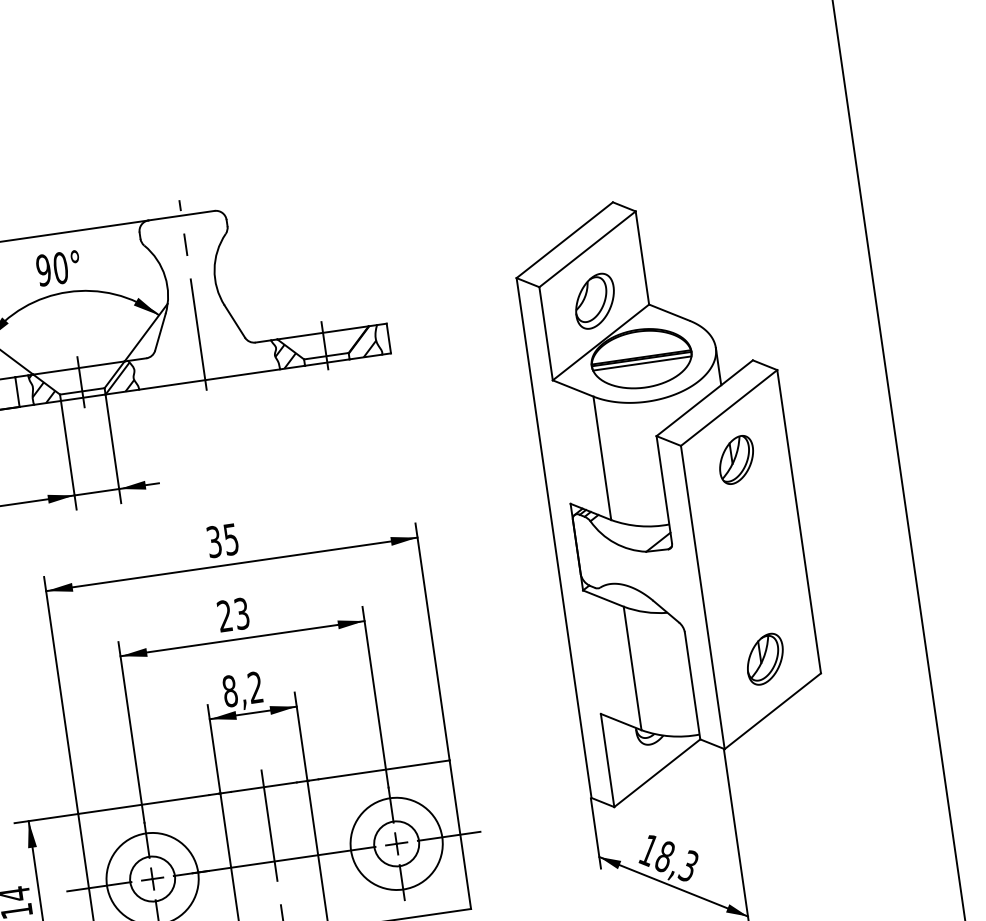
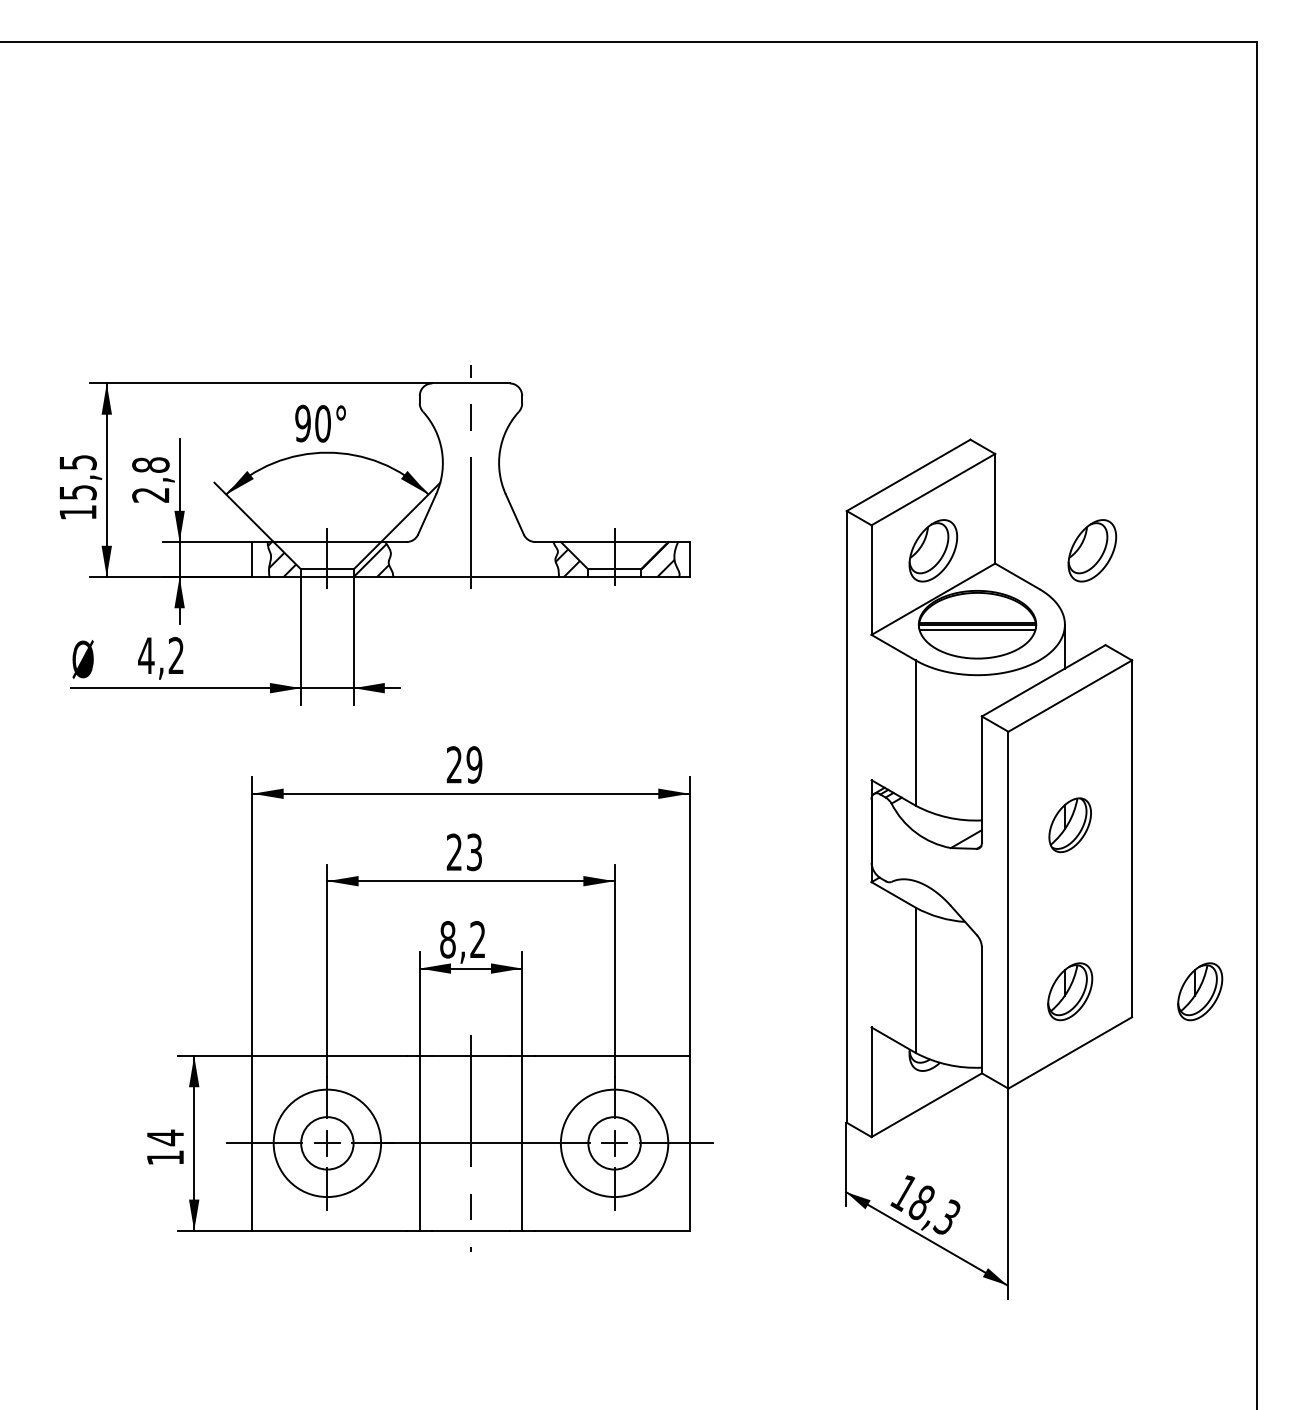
part: (730, 281) -> (1092, 550), added
part: (736, 460) -> (1069, 825), moved
text: (222, 540) -> (464, 764), 35 -> 29
part: (876, 643) -> (1200, 991), added

